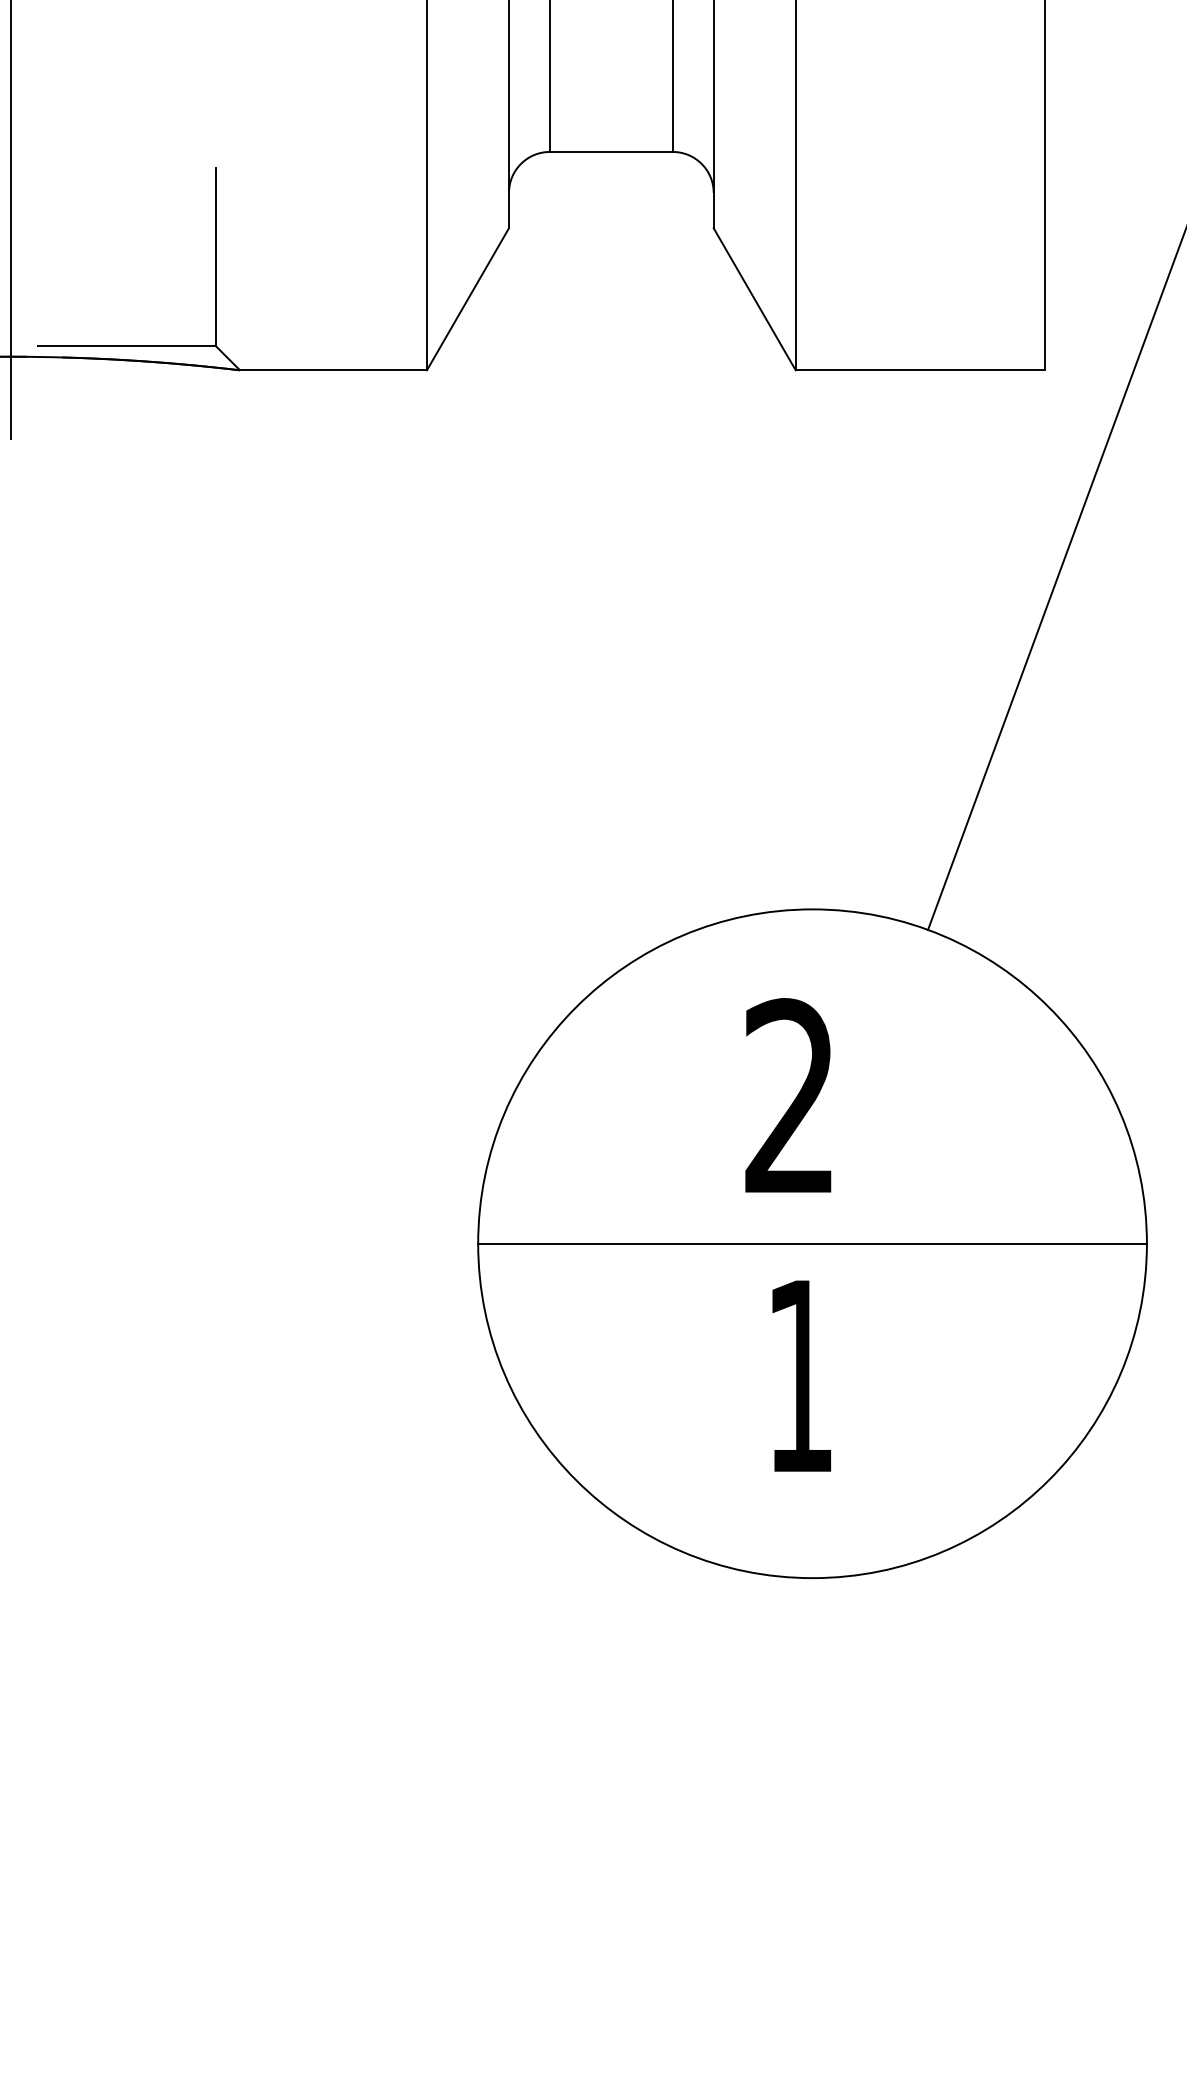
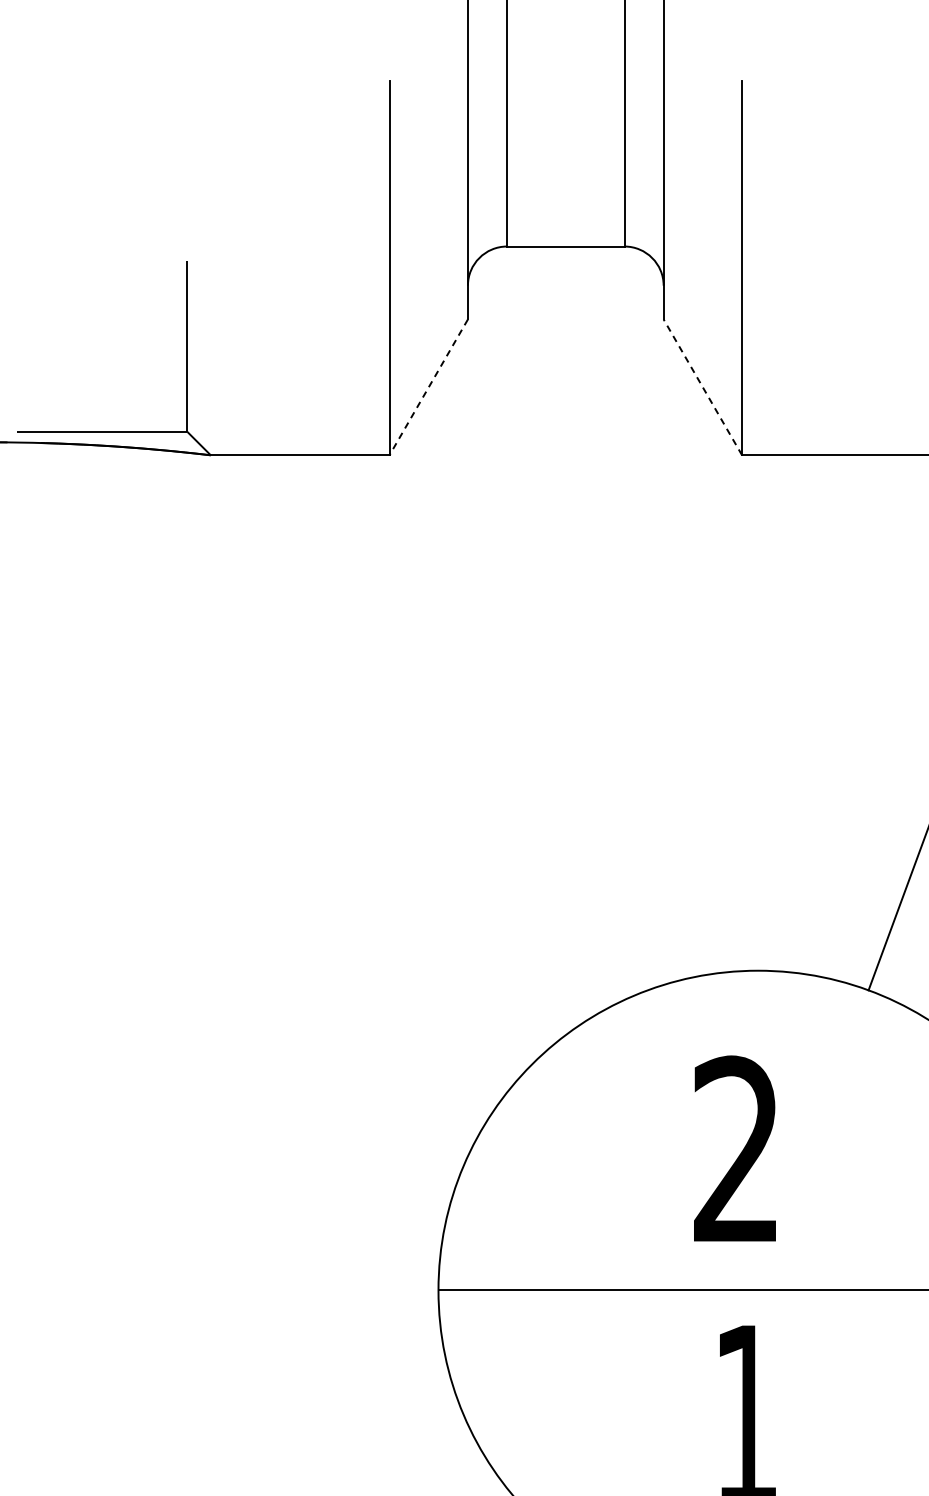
line: (754, 298) -> (702, 386), solid -> dashed
line: (467, 299) -> (428, 387), solid -> dashed

